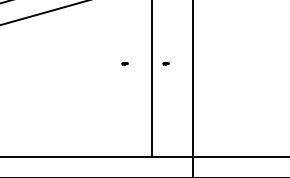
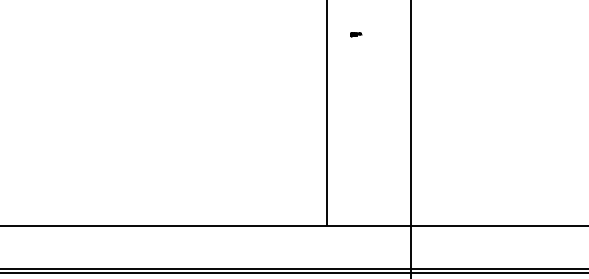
part: (124, 63) -> (270, 34), removed

